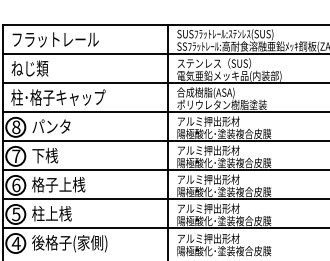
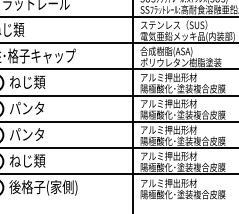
text: (51, 126) -> (27, 82), パンタ -> ねじ類
text: (51, 155) -> (27, 108), 下桟 -> パンタ
text: (58, 184) -> (33, 134), 格子上桟 -> パンタ
text: (51, 213) -> (27, 160), 柱上桟 -> ねじ類

